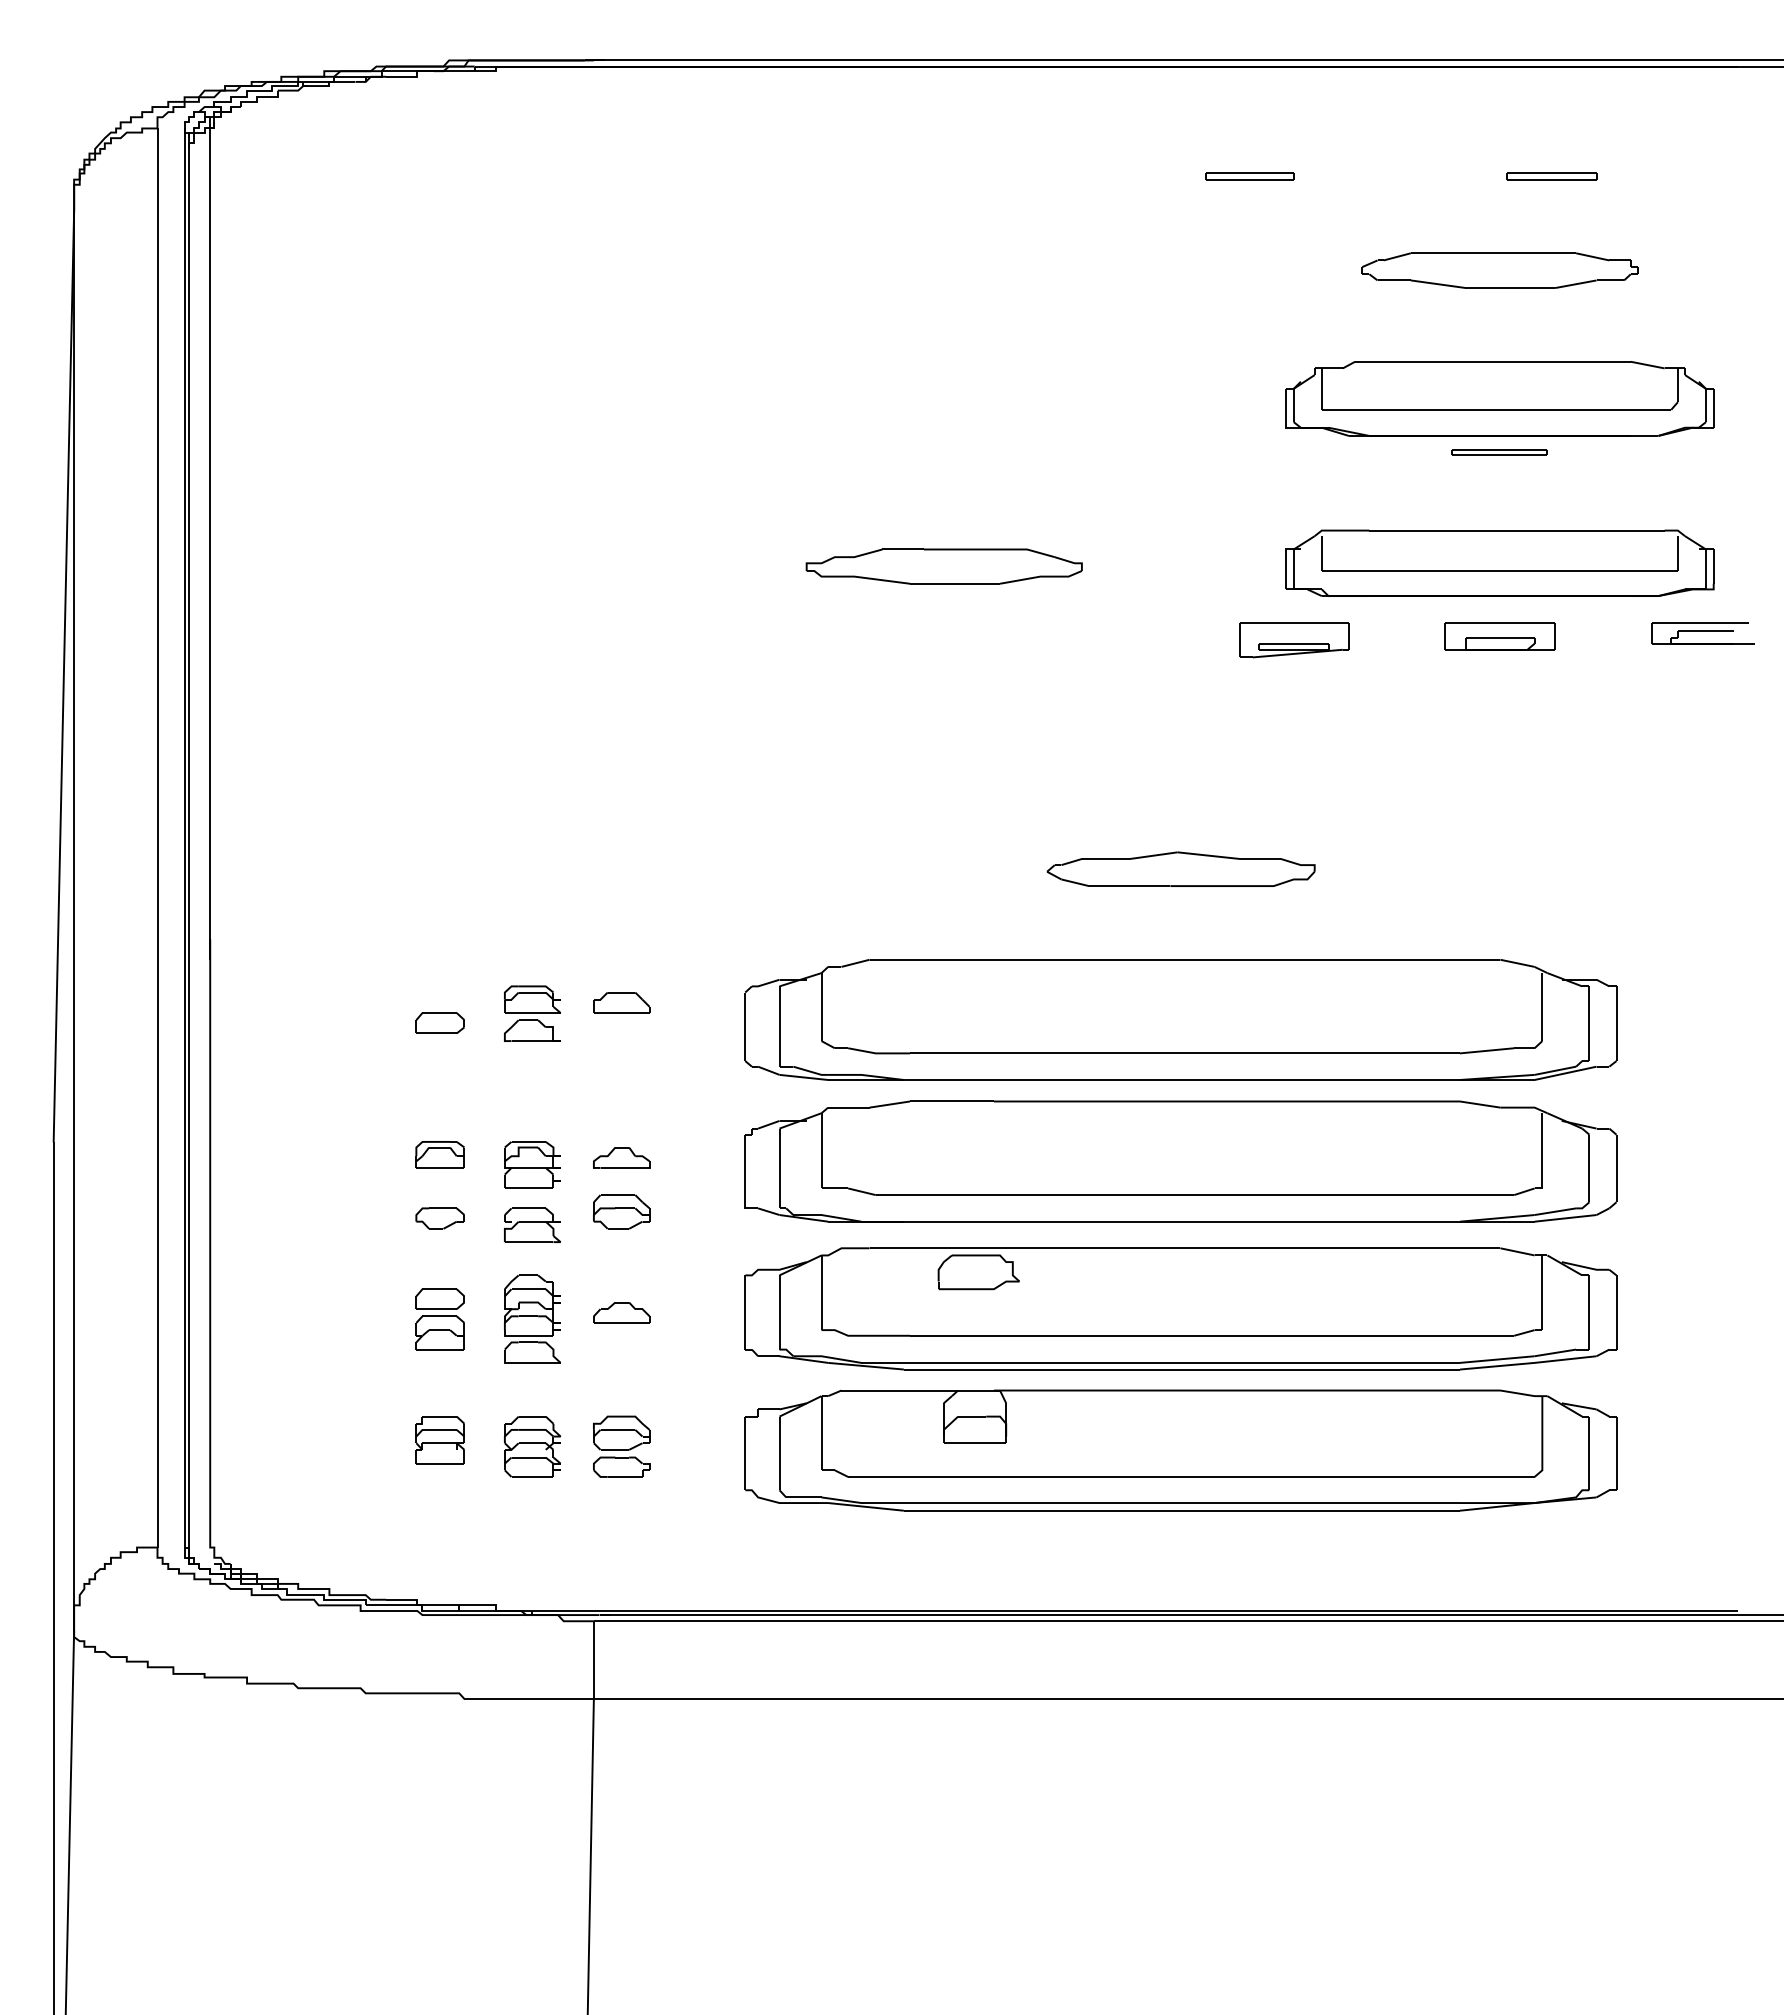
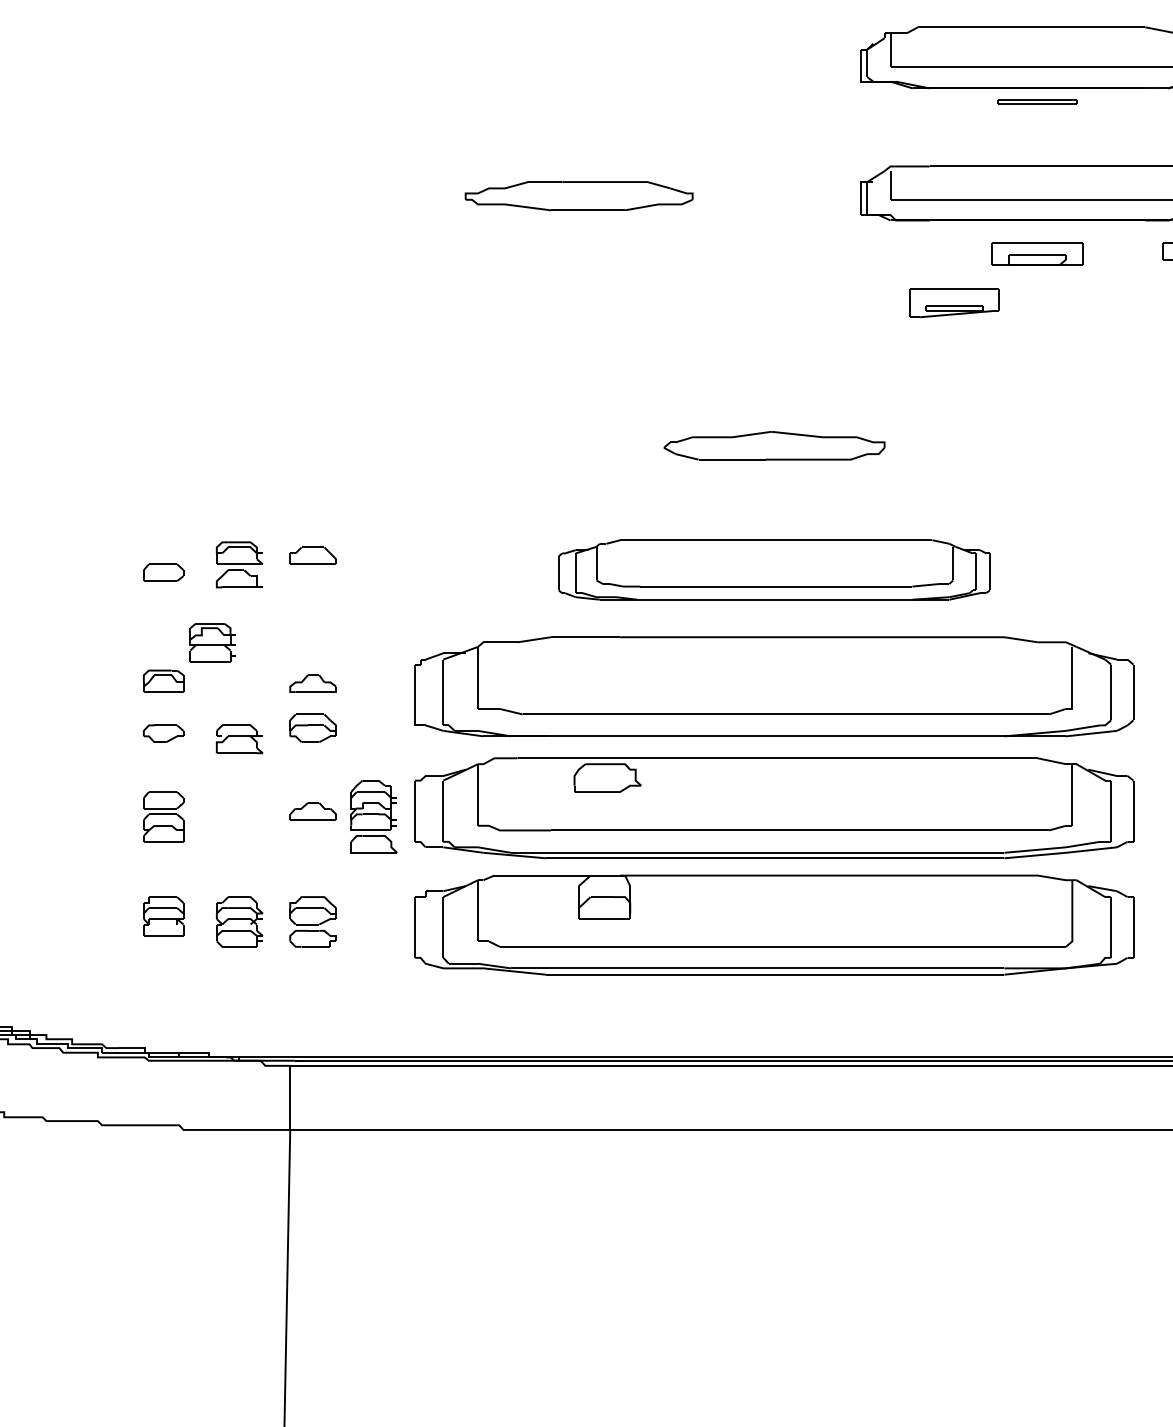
part: (1294, 640) -> (954, 303), moved
part: (1180, 1019) -> (773, 569), size x0.6
part: (532, 1164) -> (213, 642), moved
part: (532, 1318) -> (374, 816), moved

